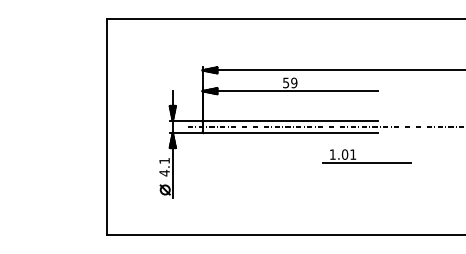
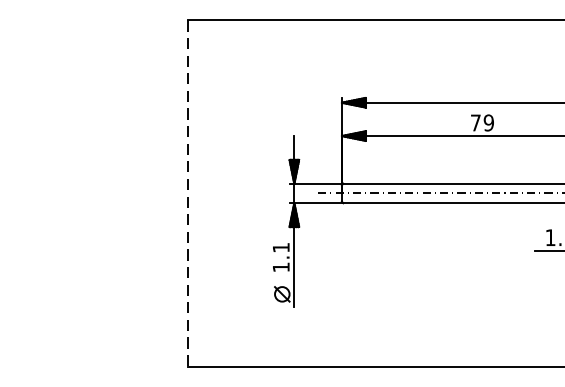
text: (286, 82) -> (476, 122), 59 -> 79
line: (106, 127) -> (188, 194), solid -> dashed
text: (164, 172) -> (281, 266), 4.1 -> 1.1

